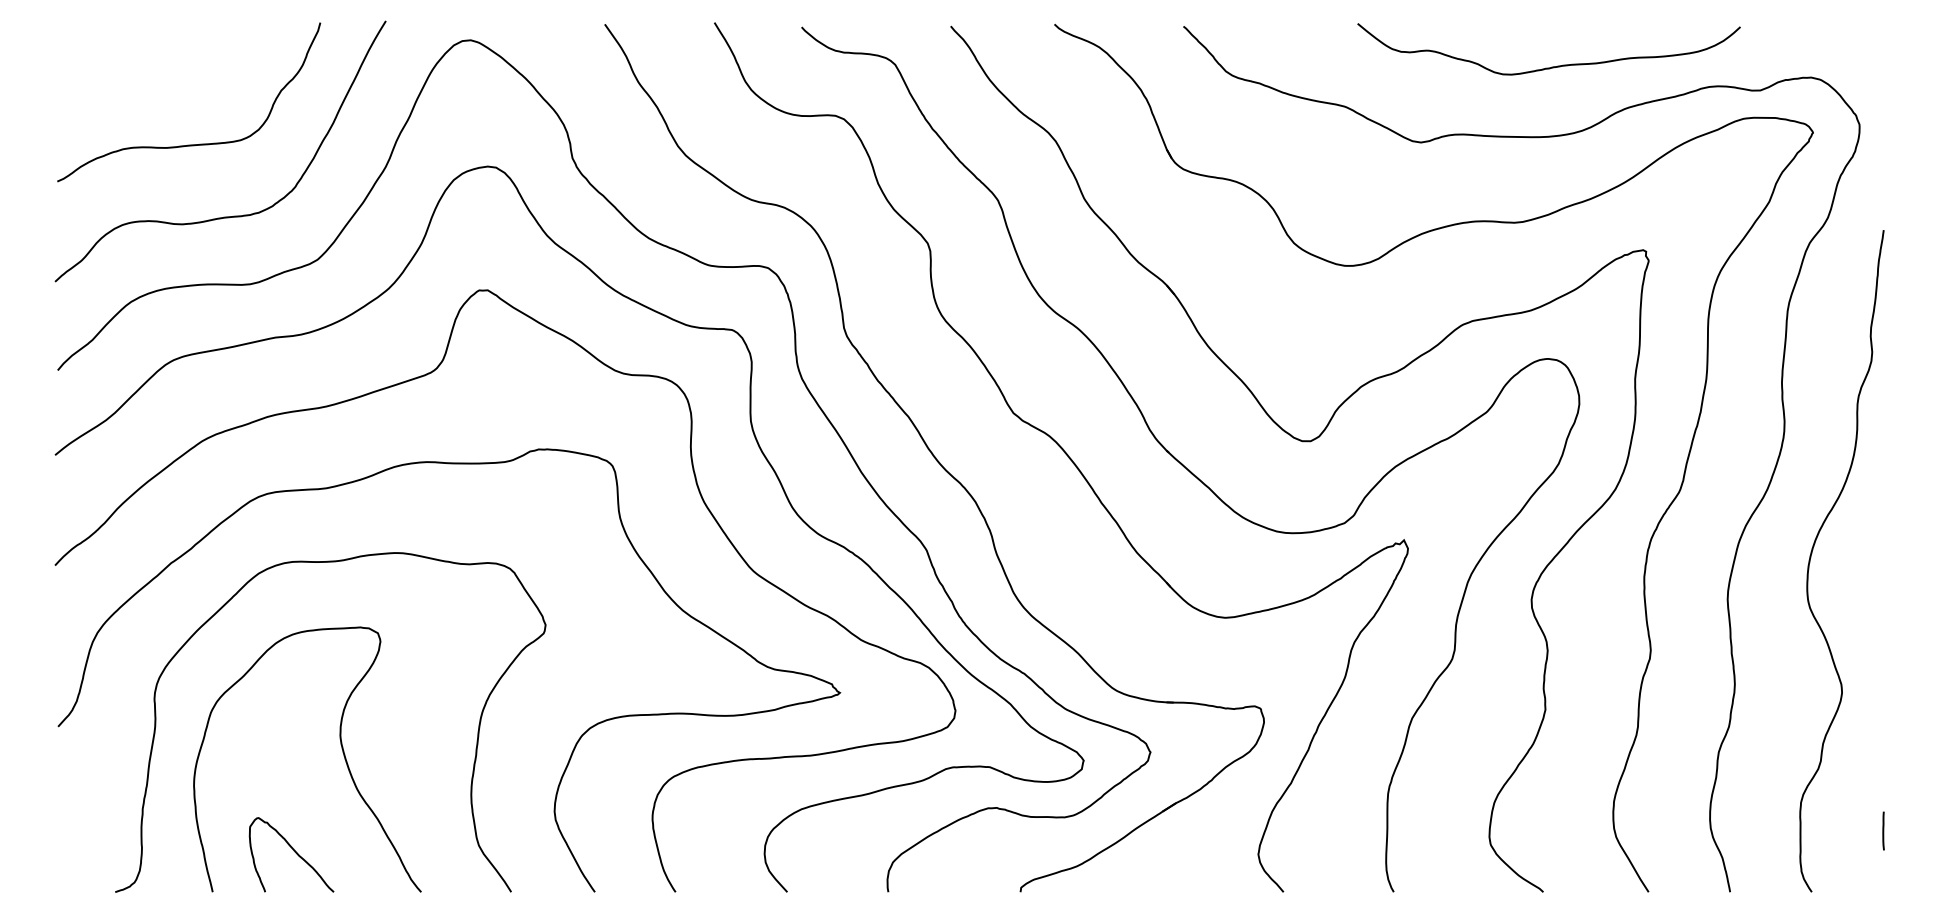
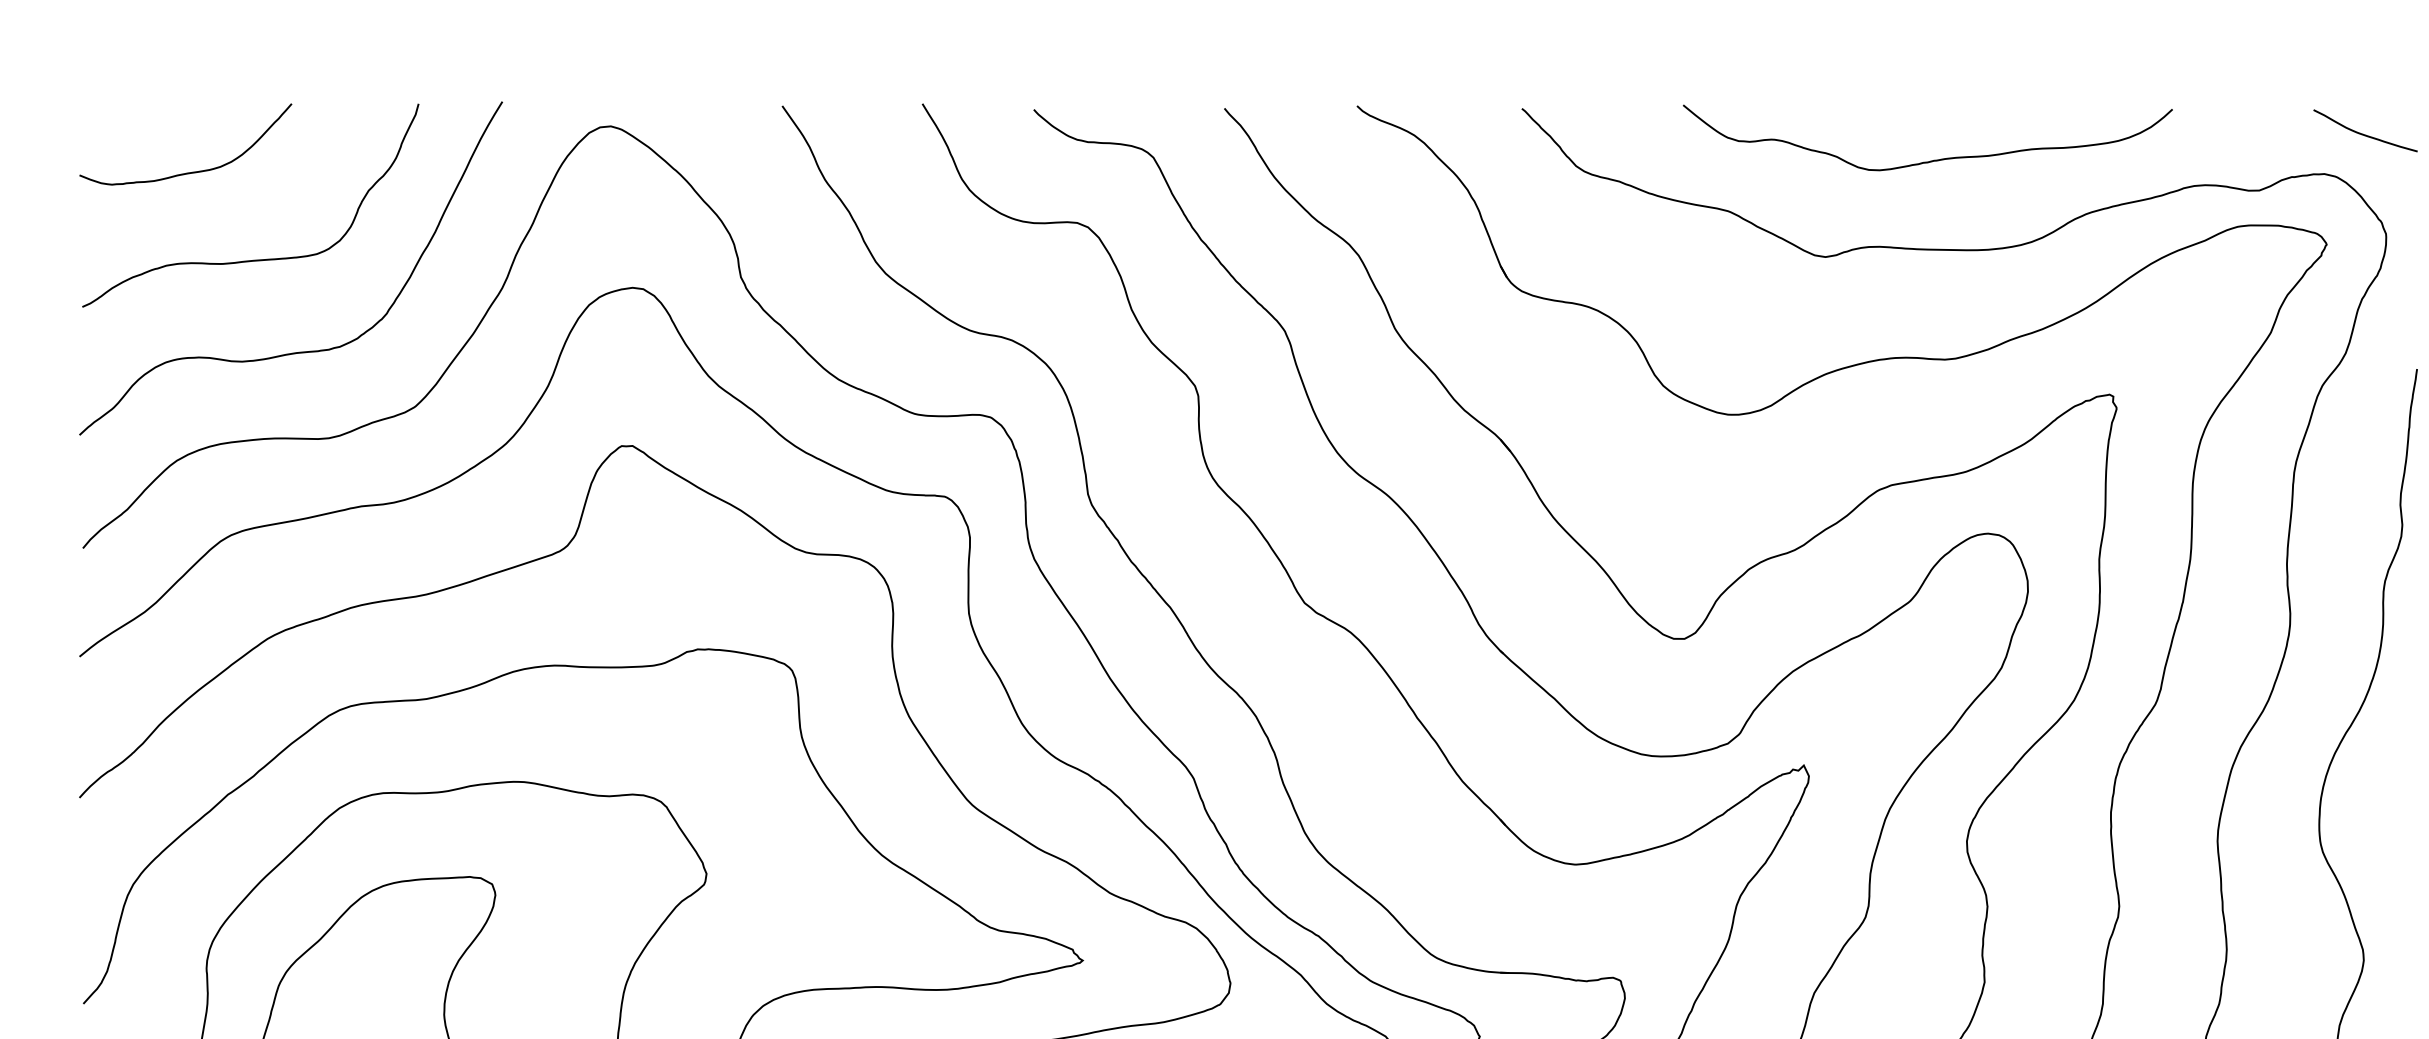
curve: (1841, 45) -> (2363, 133), added
curve: (1551, 66) -> (1930, 159), moved
curve: (142, 75) -> (191, 171), added

